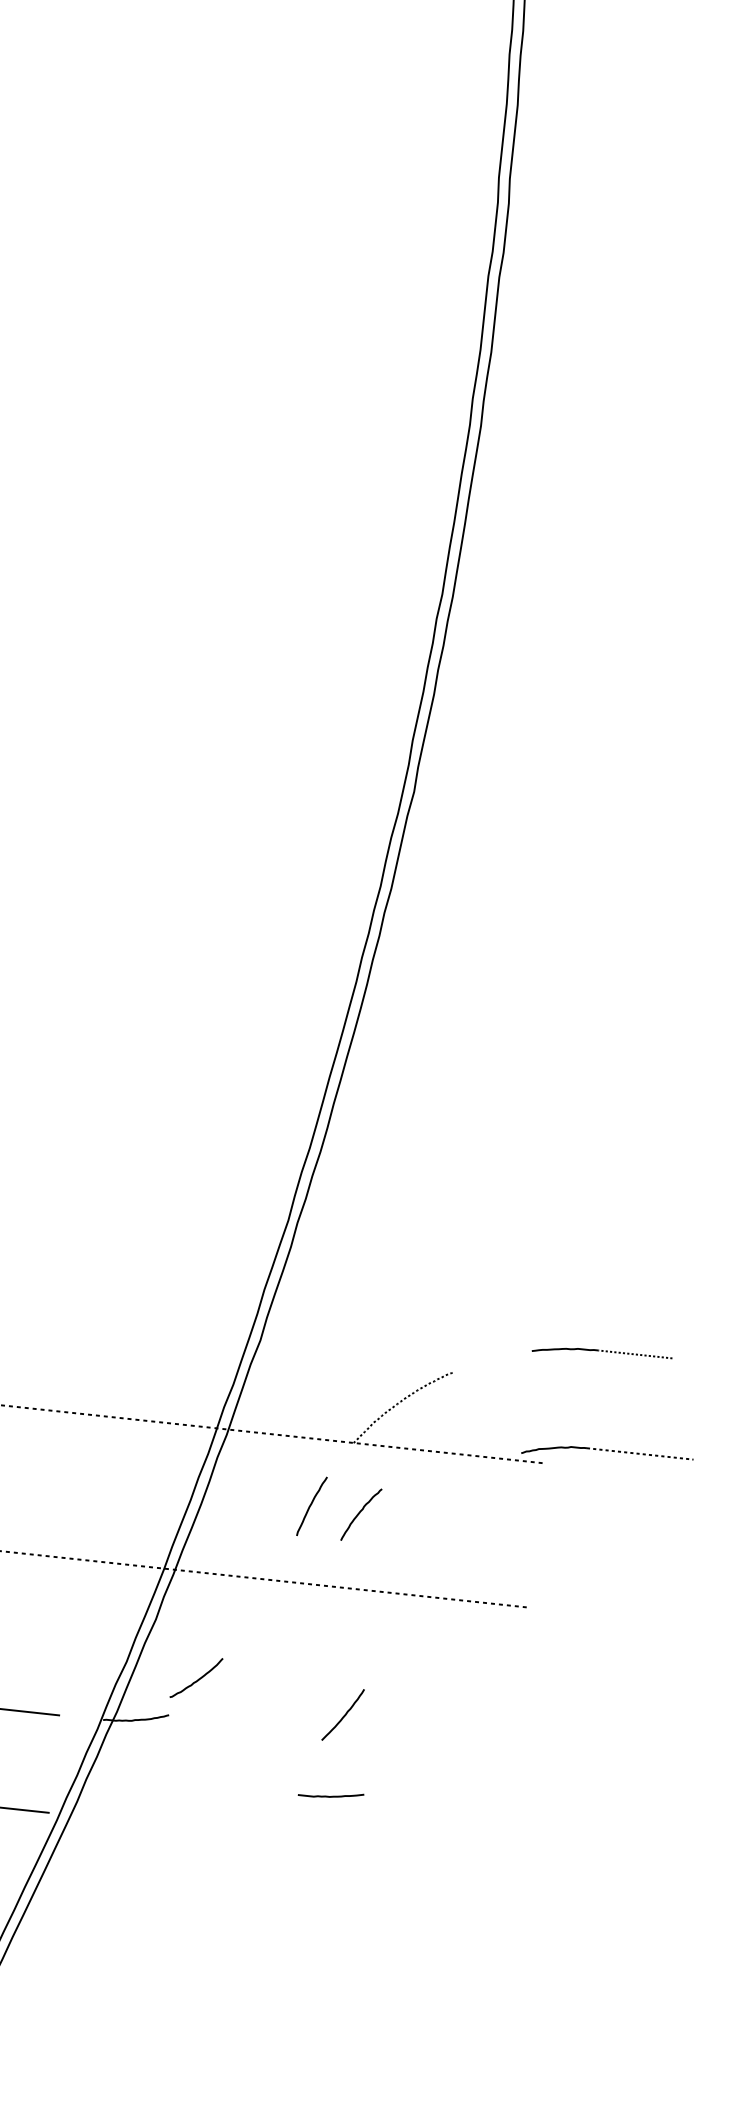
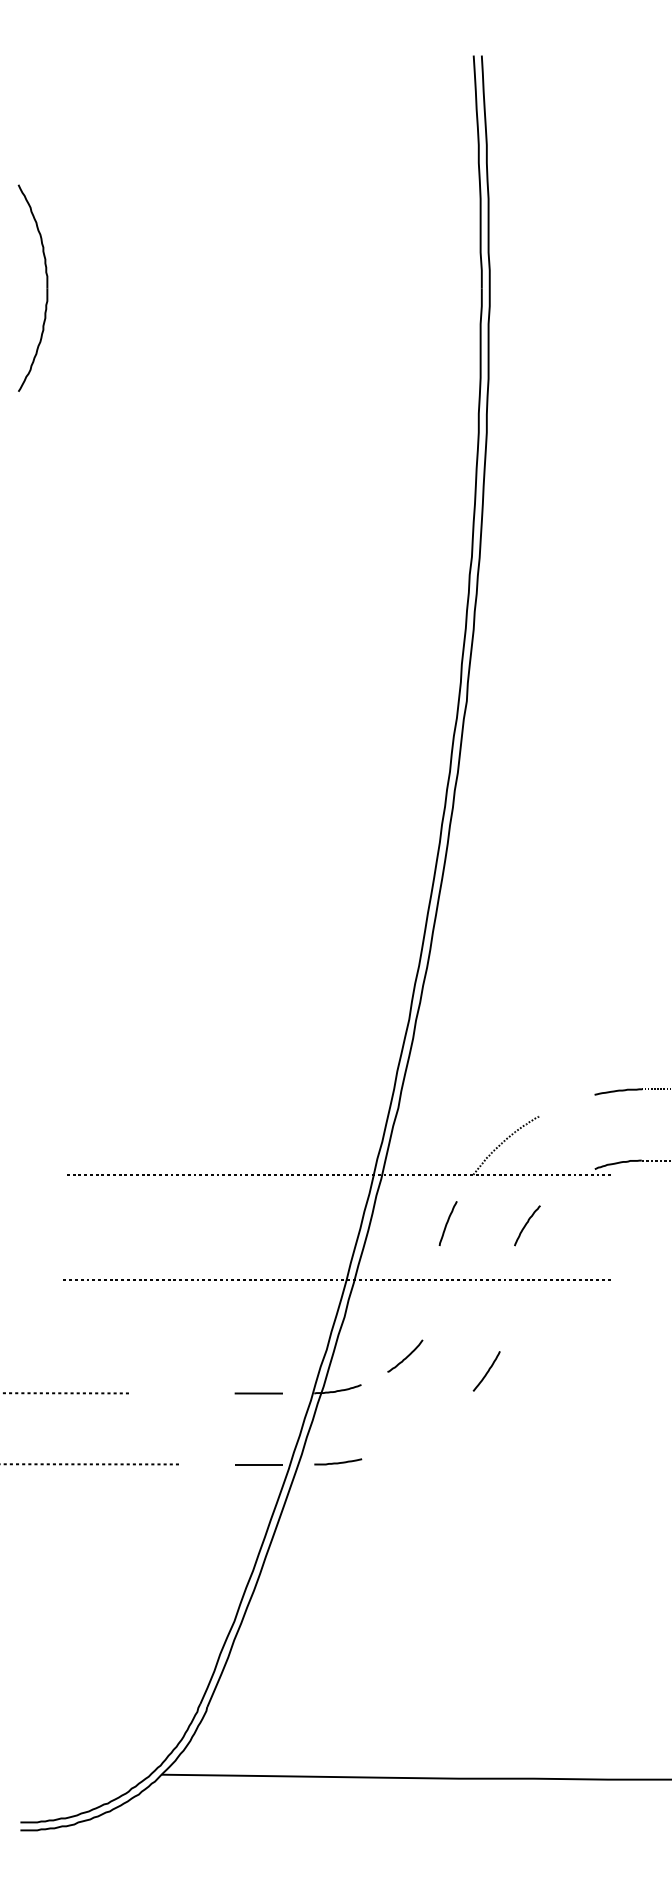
curve: (361, 1512) -> (527, 1224), moved
curve: (198, 1678) -> (406, 1356), moved
curve: (331, 1795) -> (338, 1462), moved

